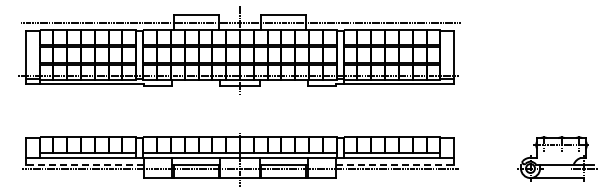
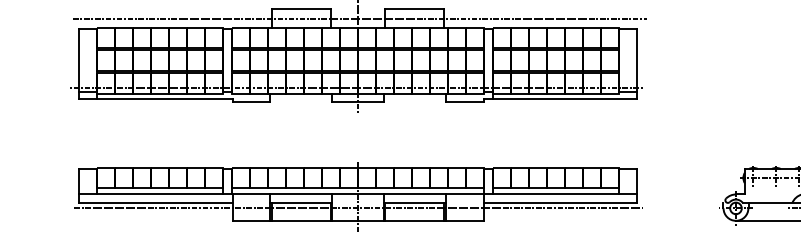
line: (84, 164) -> (155, 203), dashed -> solid
line: (395, 164) -> (560, 203), dashed -> solid

